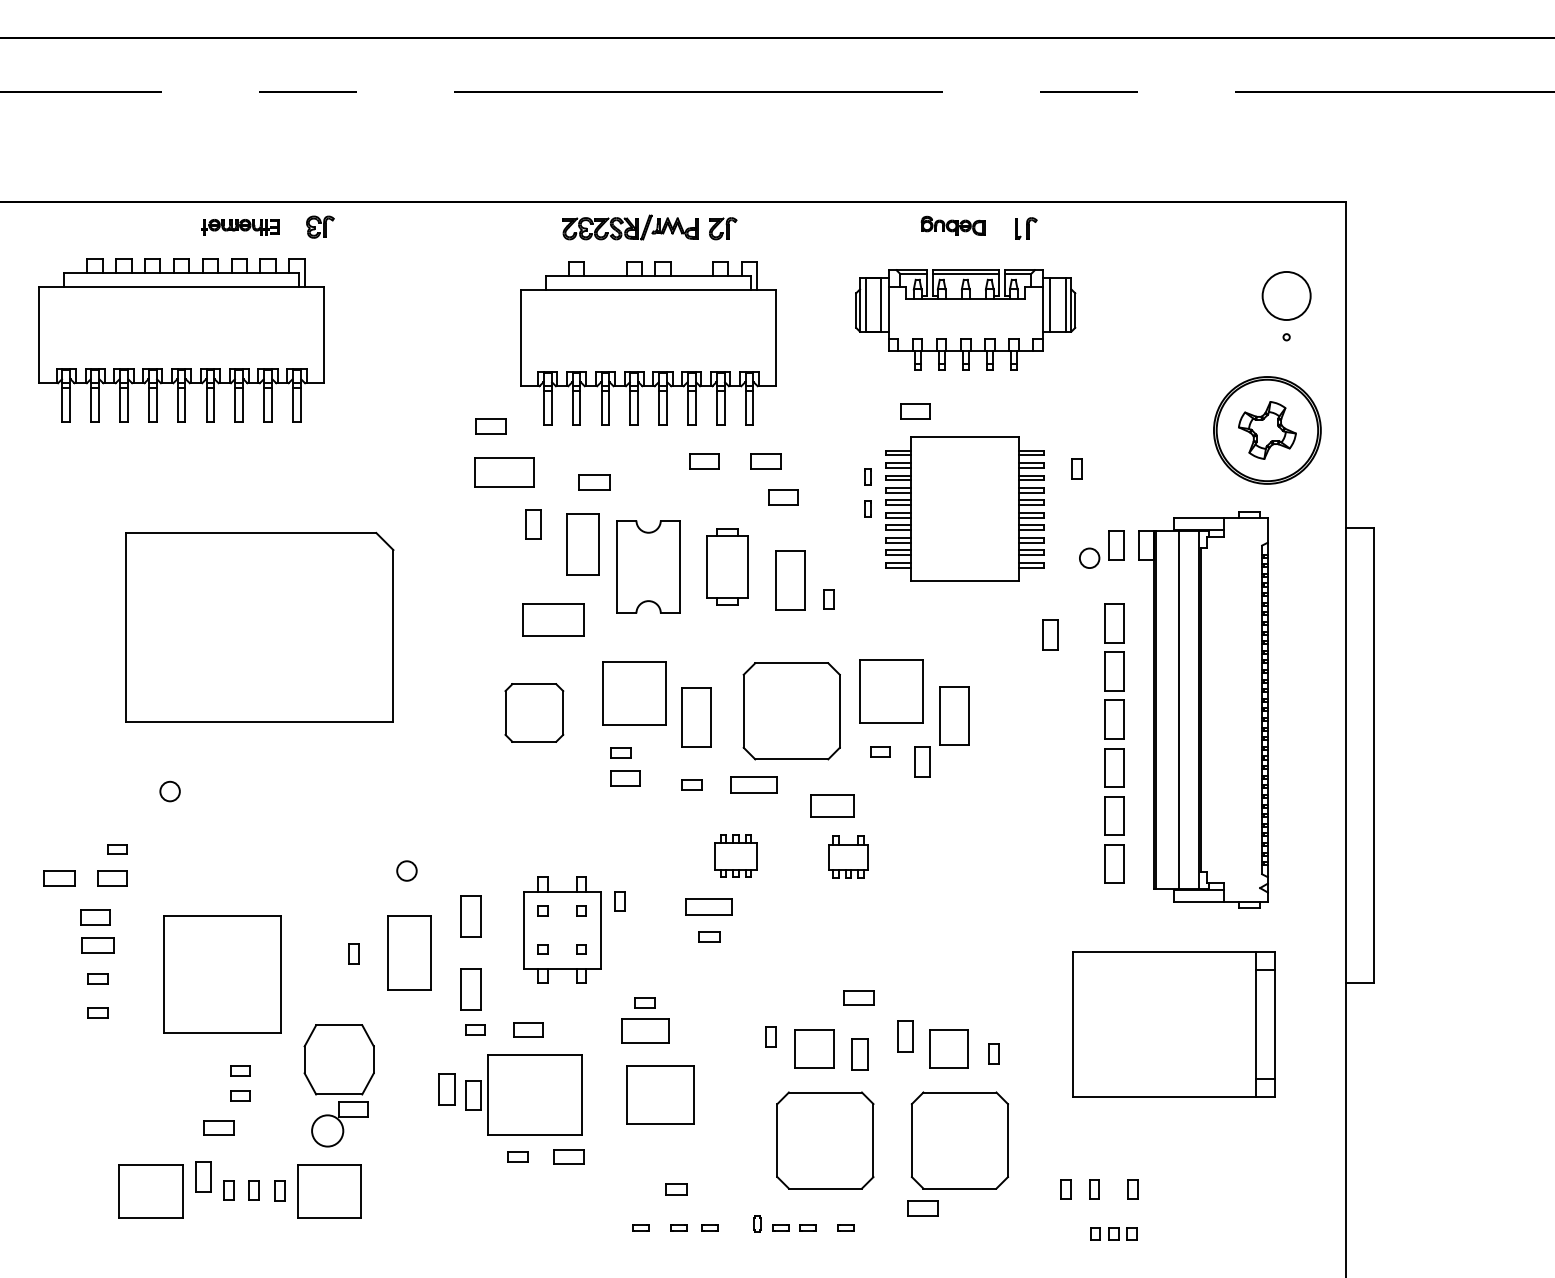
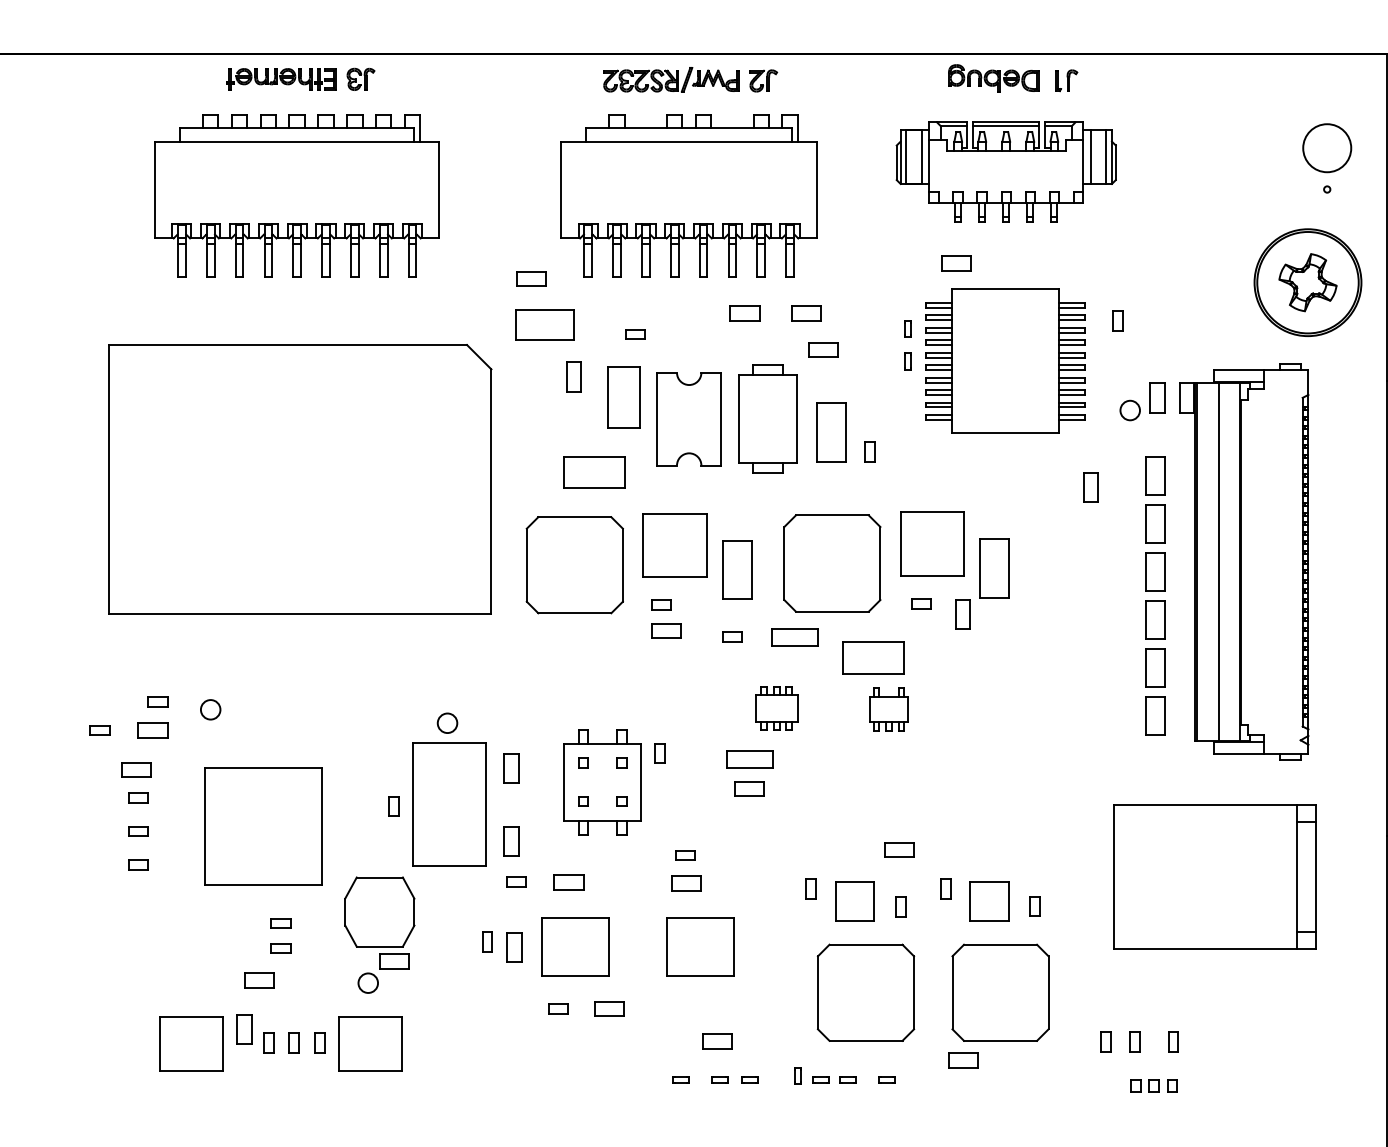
part: (952, 225) -> (993, 77), size x1.43
part: (240, 226) -> (281, 78), size x1.43
part: (181, 340) -> (297, 195), moved
part: (594, 481) -> (635, 333), size x0.62
part: (727, 566) -> (768, 418), size x1.43
part: (259, 626) -> (300, 478), size x1.43
part: (534, 712) -> (575, 564), size x1.67
circle: (169, 791) -> (210, 709), moved
part: (832, 805) -> (873, 657), size x1.43
part: (59, 877) -> (100, 729), size x0.62
part: (470, 916) -> (511, 768), size x0.71
part: (709, 936) -> (750, 788), size x1.43
part: (97, 945) -> (138, 797), size x0.62
part: (409, 952) -> (450, 804), size x1.67
part: (470, 989) -> (511, 841), size x0.71
part: (645, 1030) -> (686, 882), size x0.62
part: (904, 1036) -> (945, 888), size x0.62
part: (859, 1054) -> (900, 906), size x0.62
part: (446, 1089) -> (487, 941), size x0.62
part: (535, 1094) -> (576, 946), size x0.71
circle: (327, 1130) -> (368, 982), size x0.62
part: (676, 1189) -> (717, 1041), size x1.43

